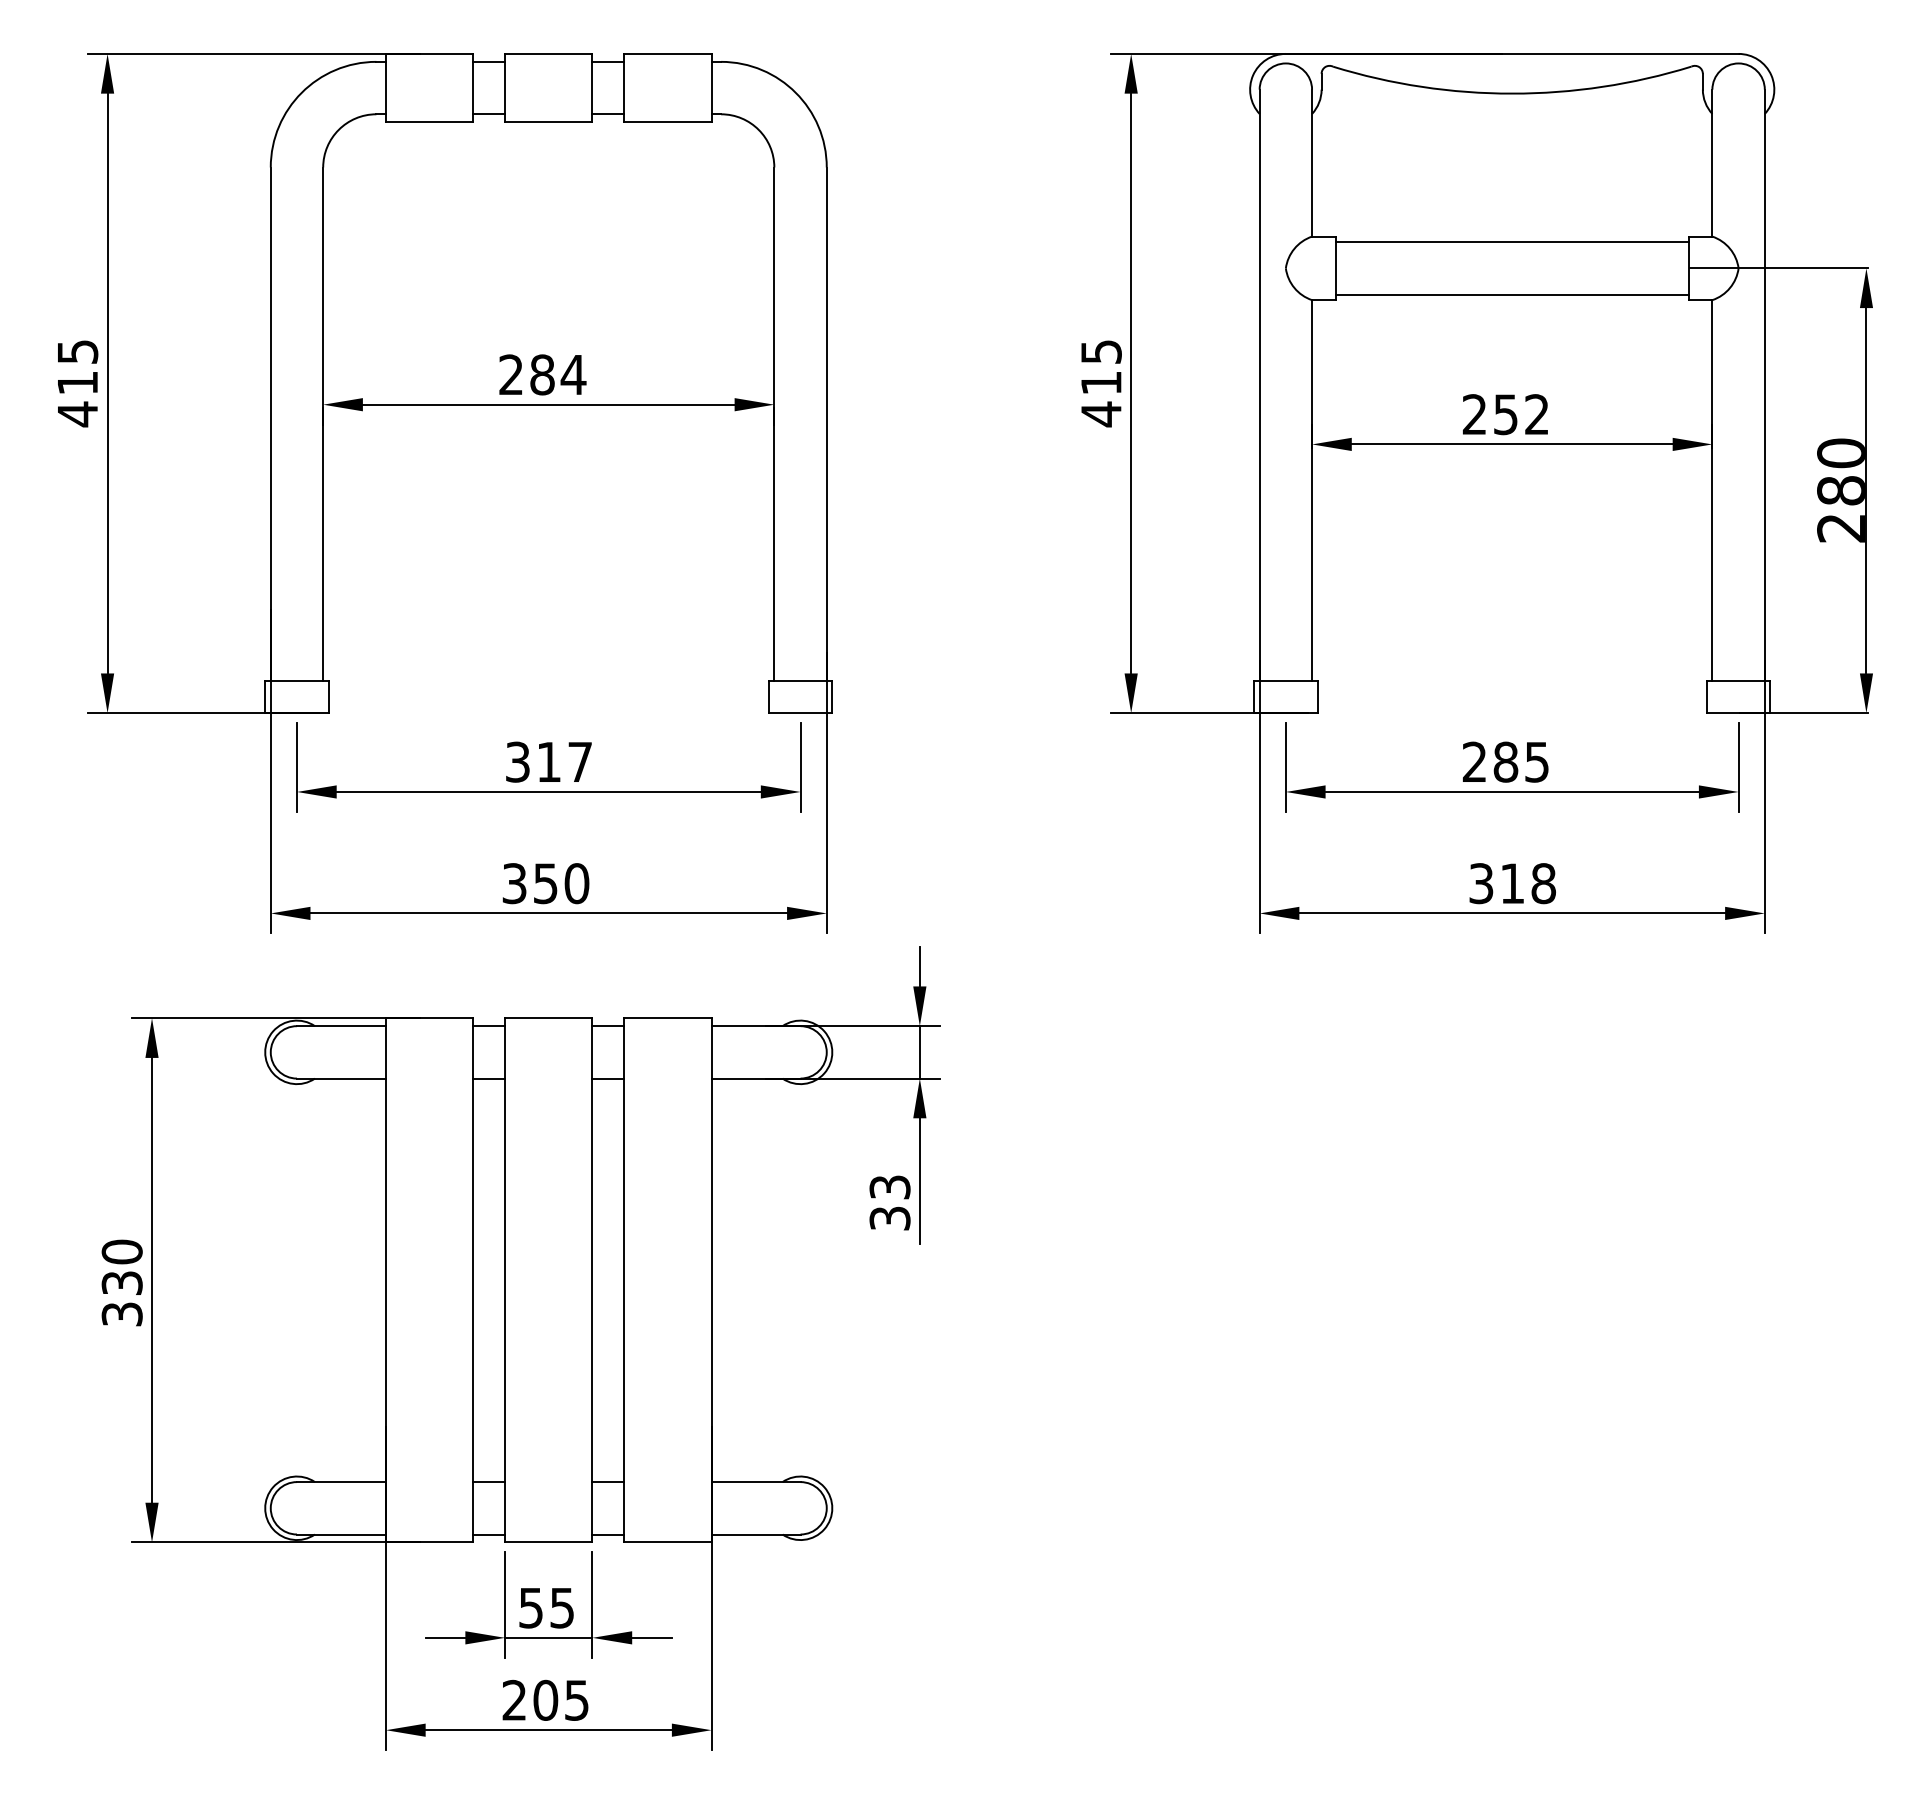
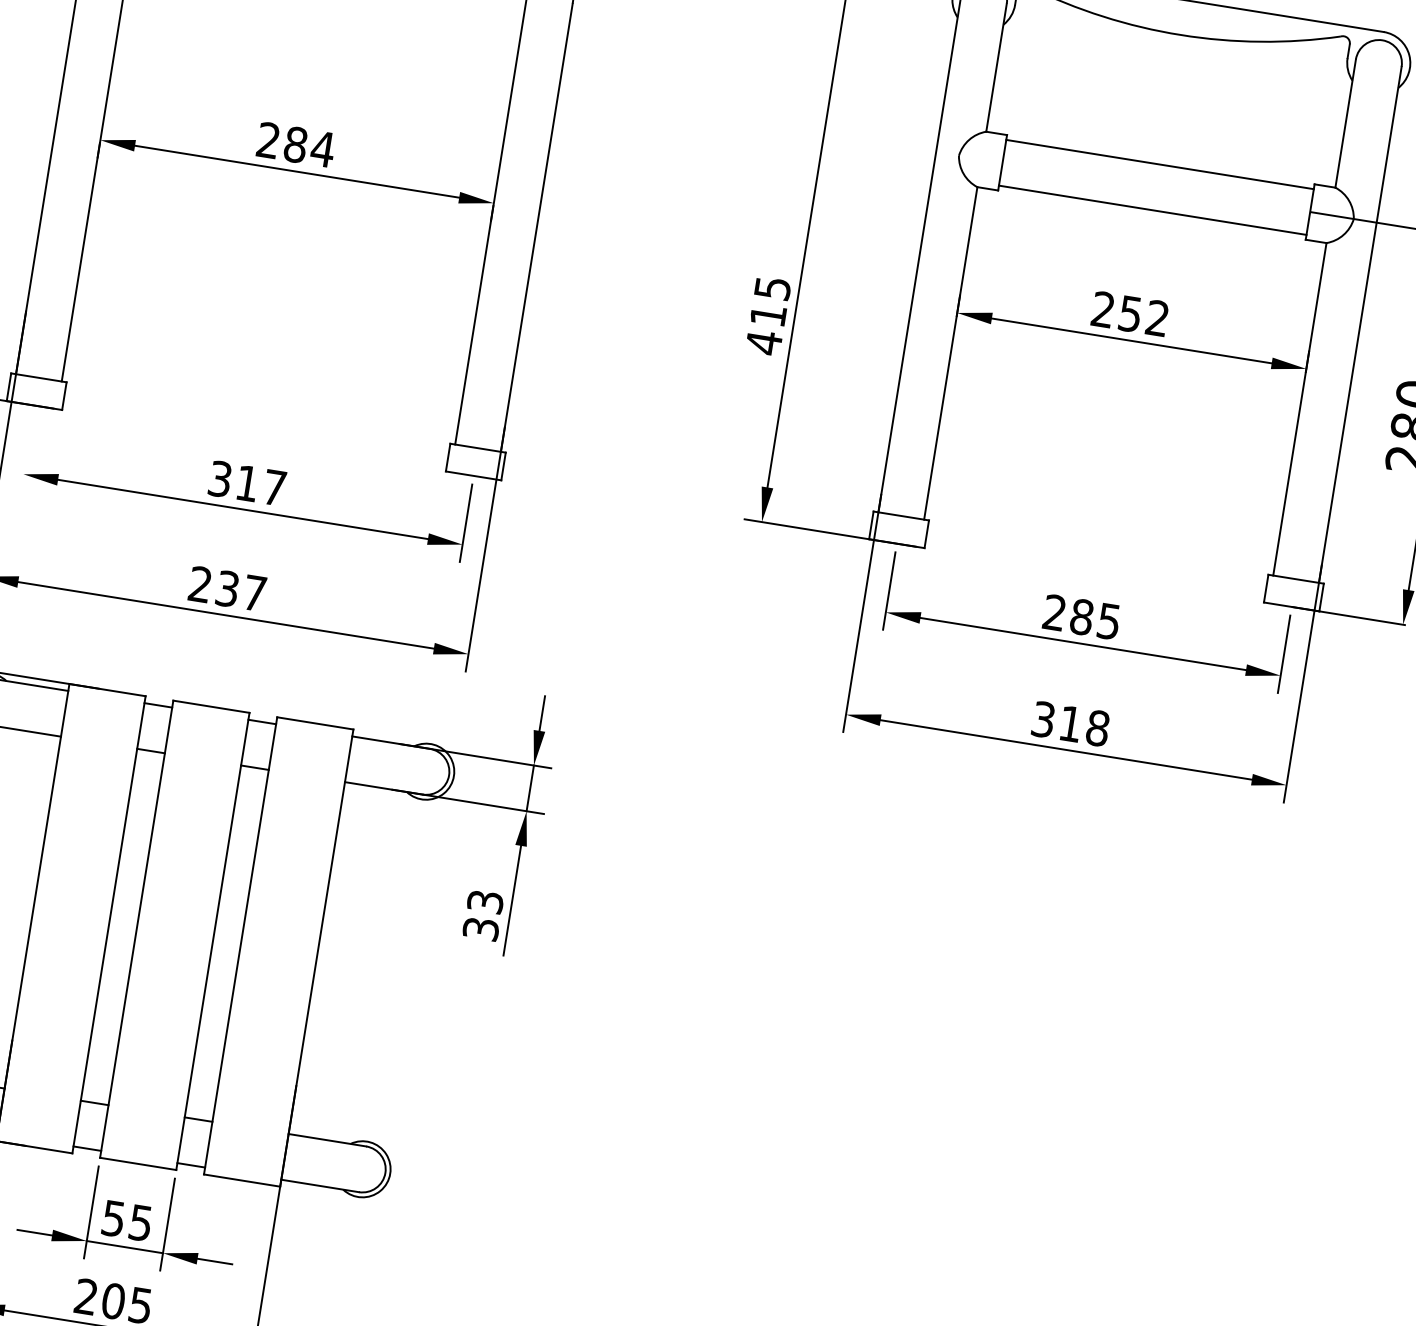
text: (1101, 383) -> (768, 315), moved
line: (296, 767) -> (26, 452), removed
text: (545, 883) -> (227, 588), 350 -> 237

